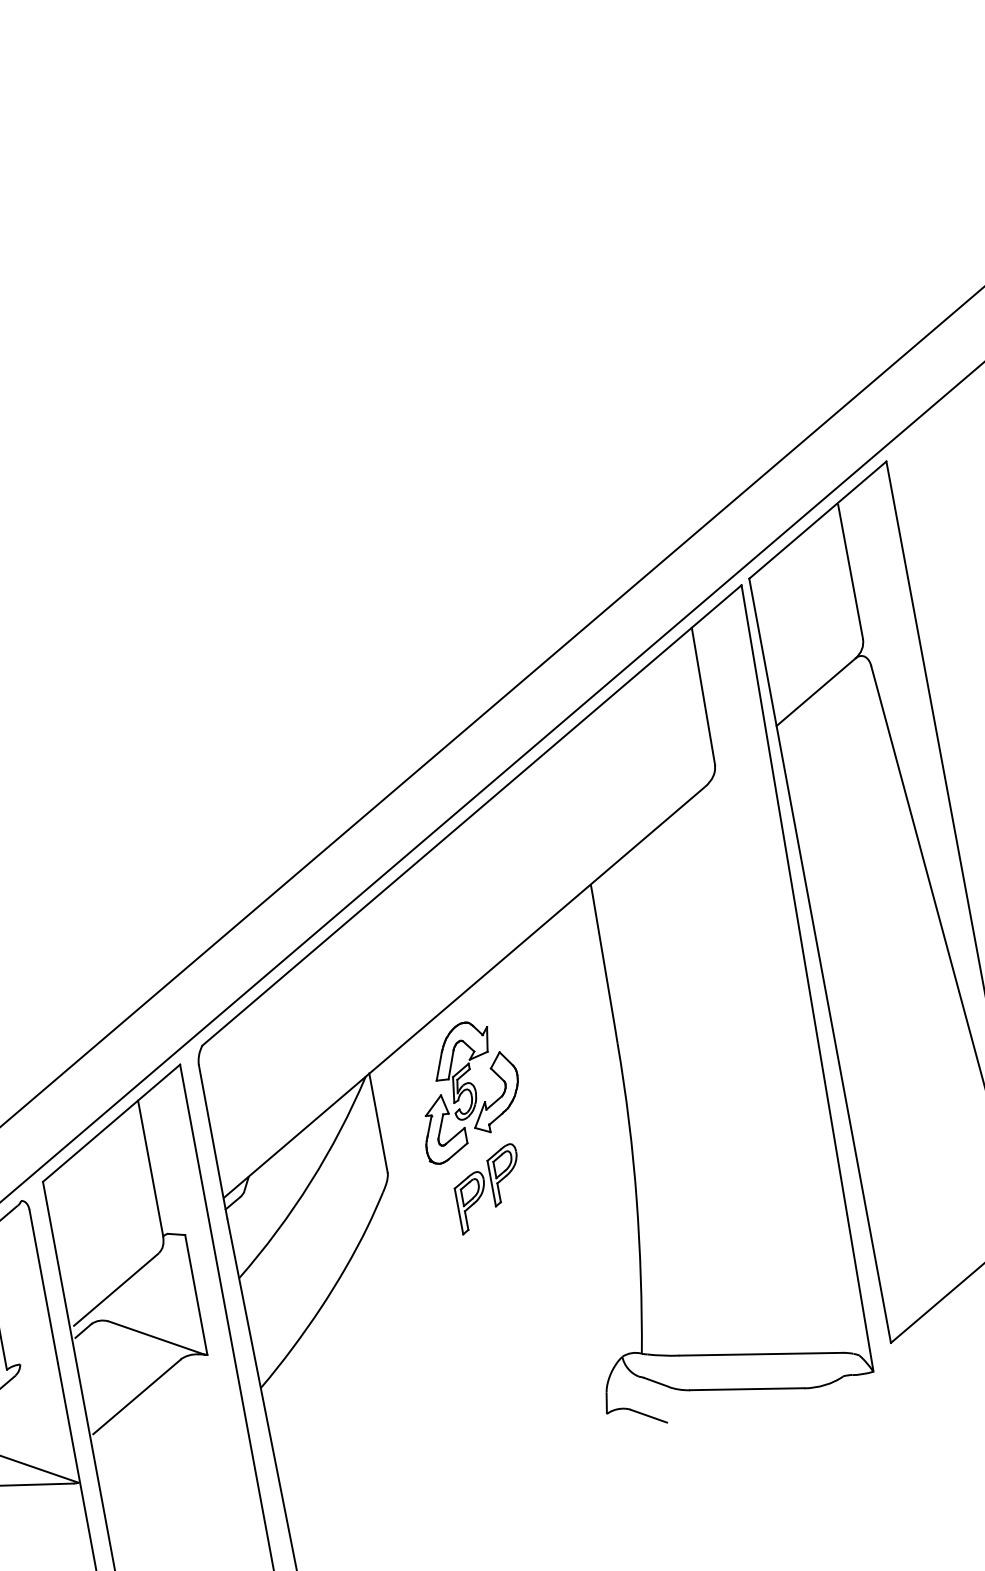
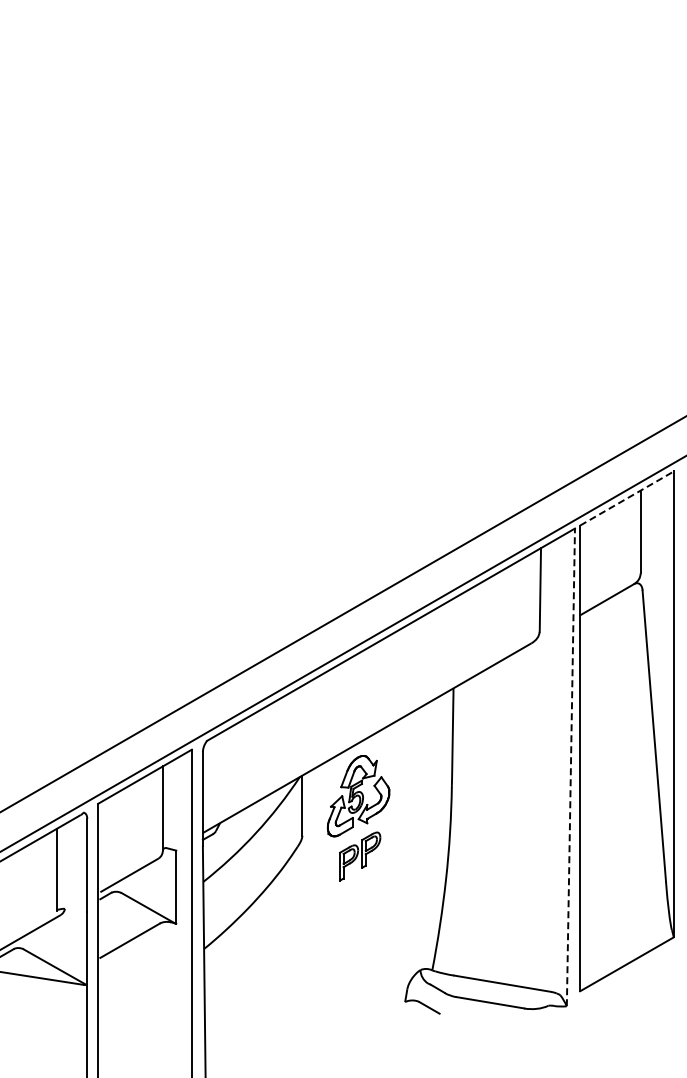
line: (818, 519) -> (627, 498), solid -> dashed
line: (806, 978) -> (570, 767), solid -> dashed

